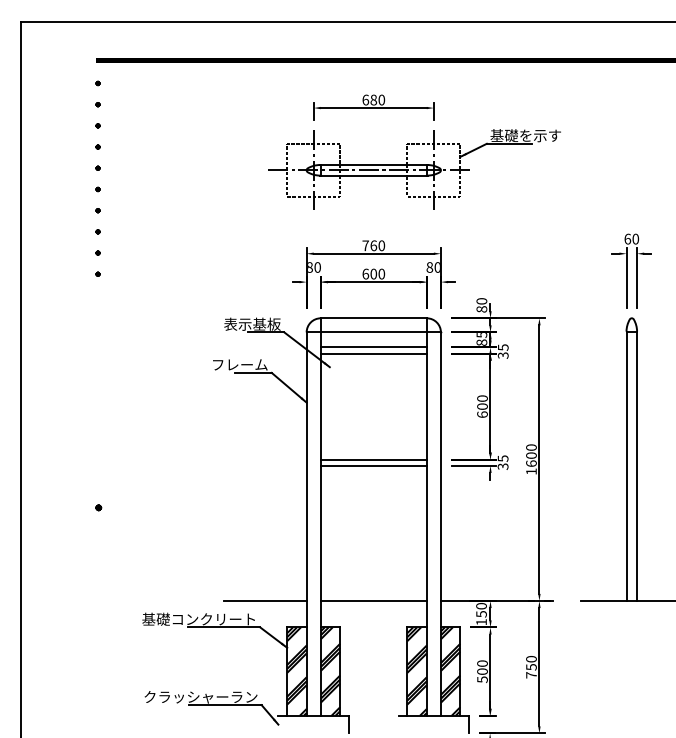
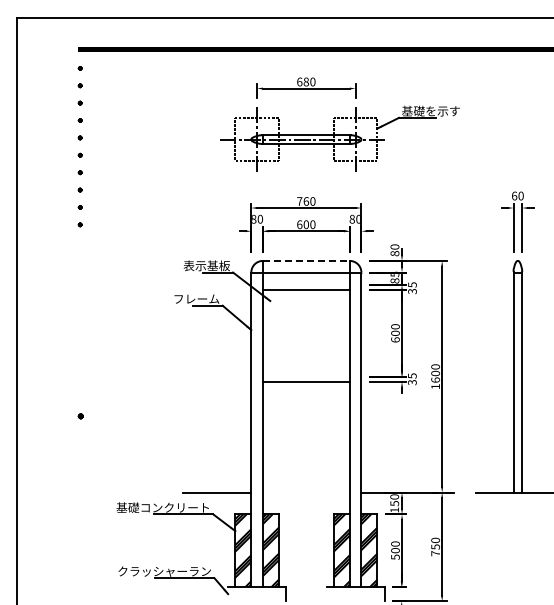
line: (373, 317) -> (306, 260), solid -> dashed
line: (372, 347) -> (305, 284), removed
line: (372, 459) -> (305, 376), removed
line: (372, 600) -> (305, 492), removed

